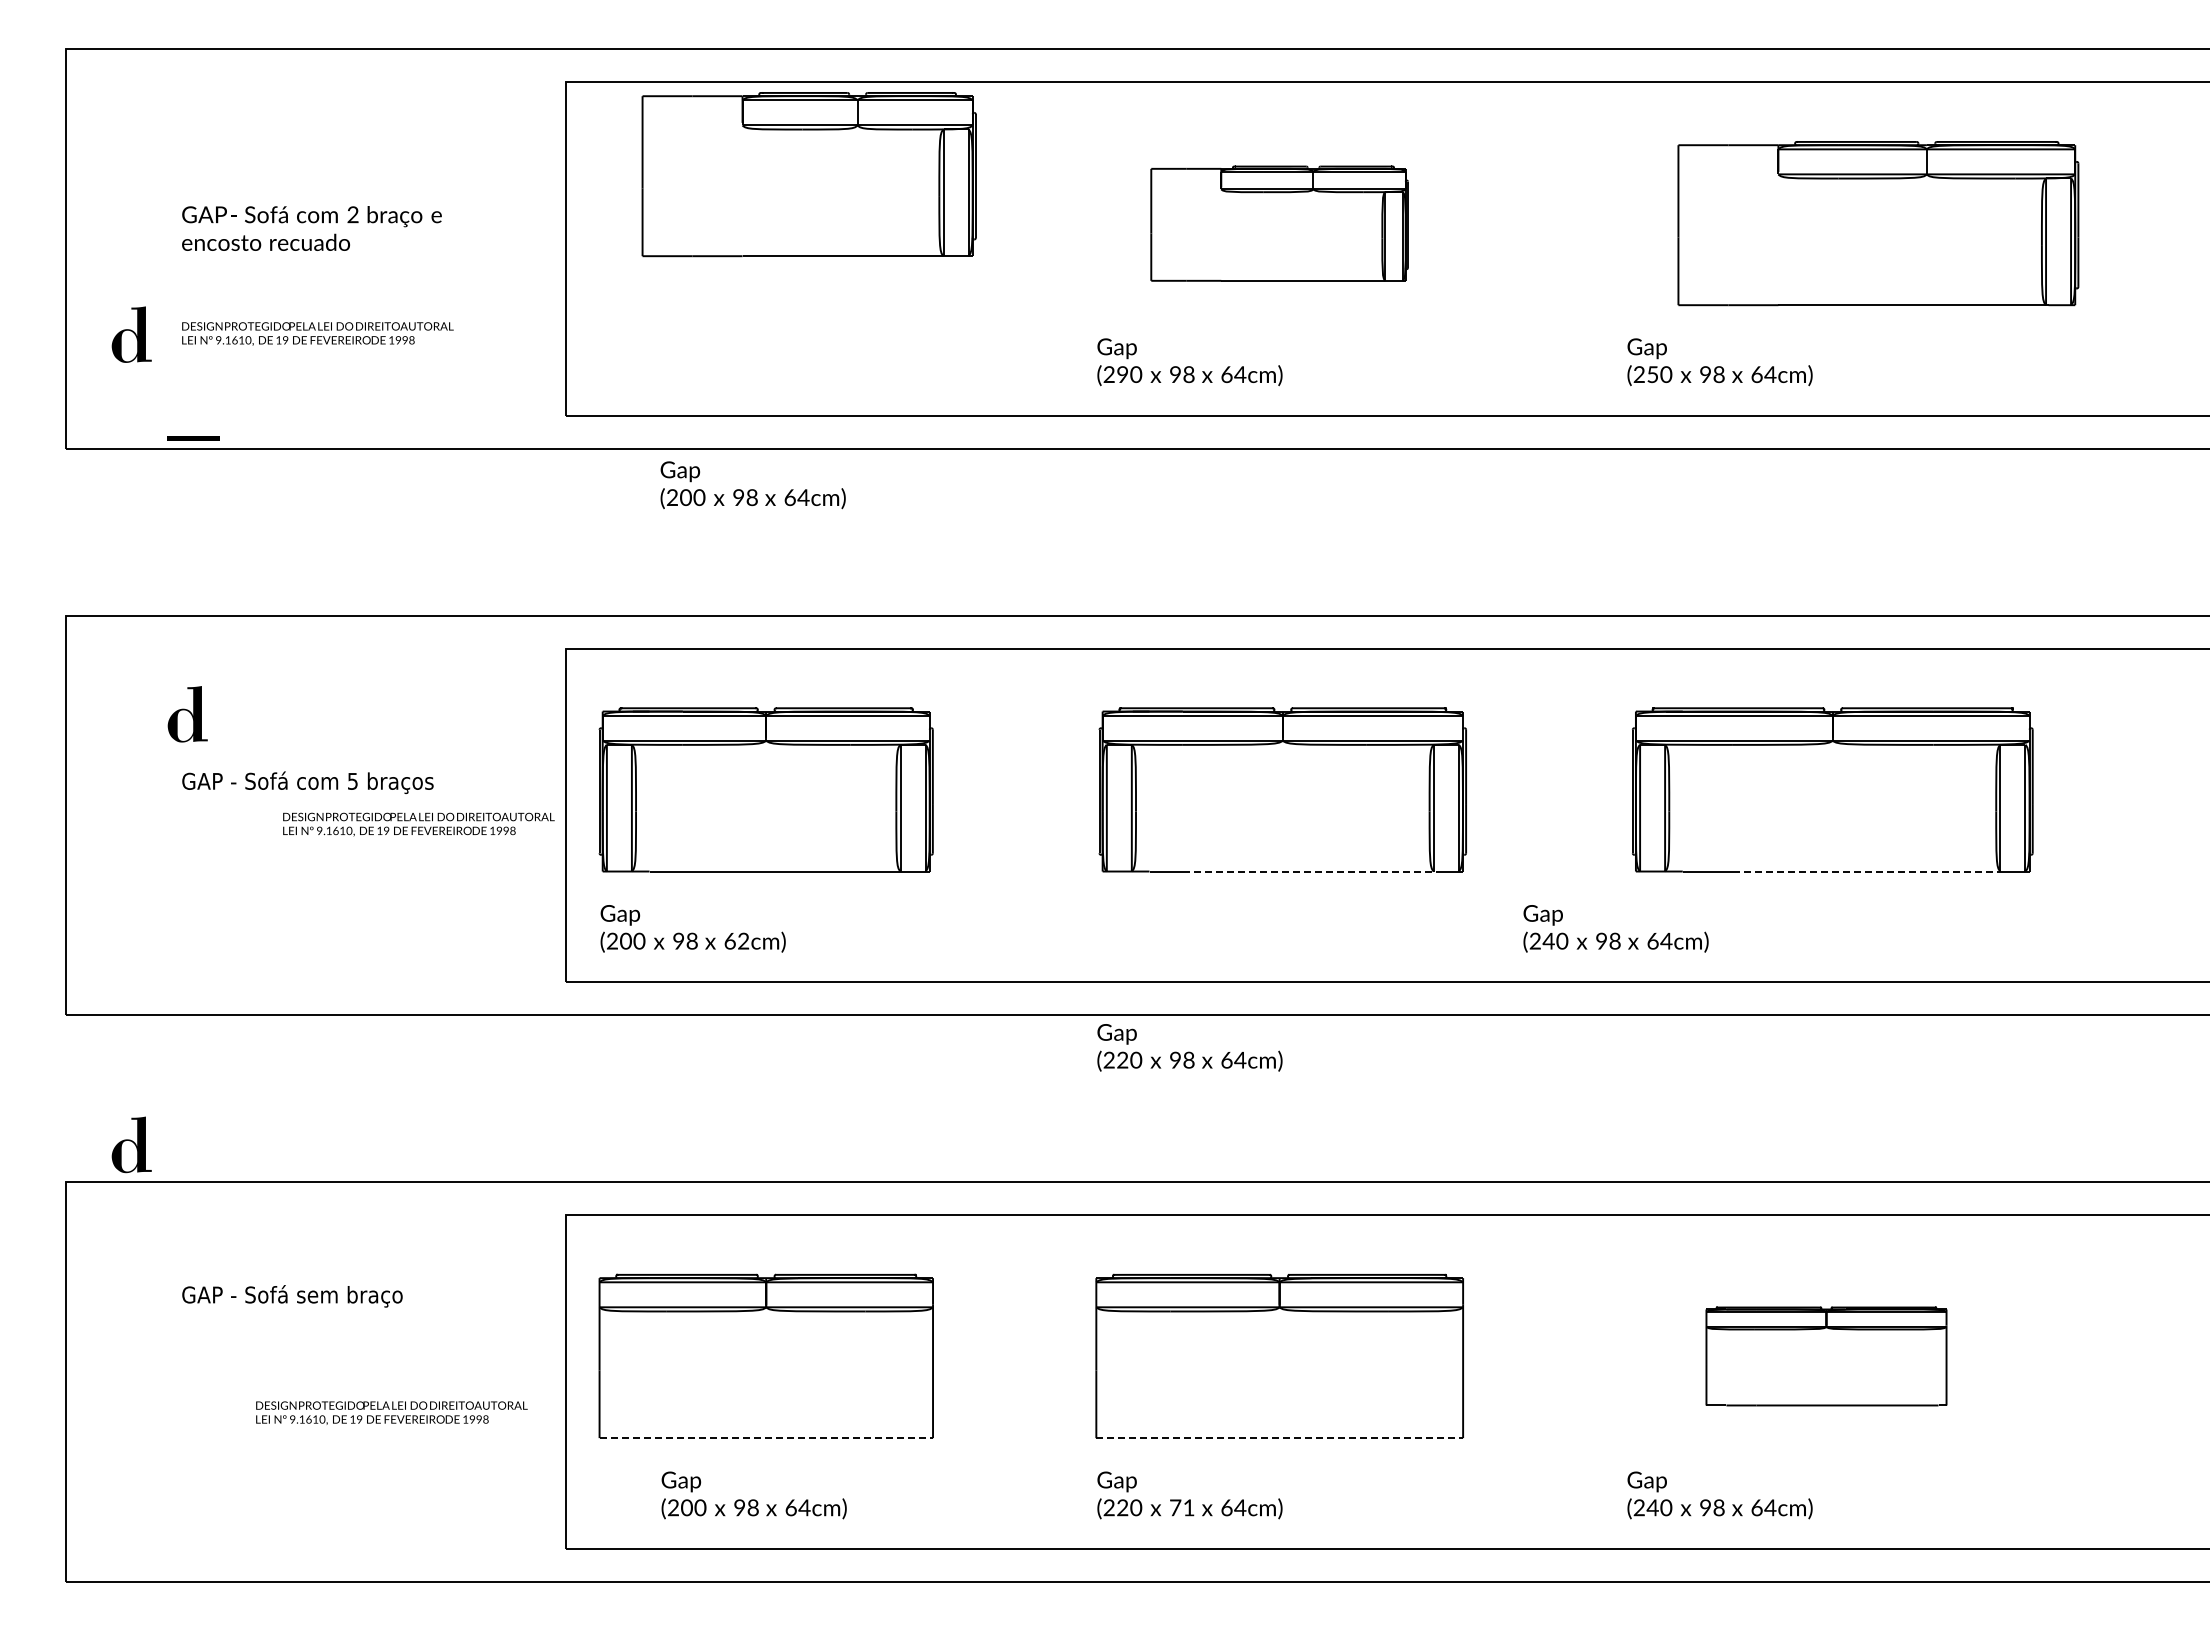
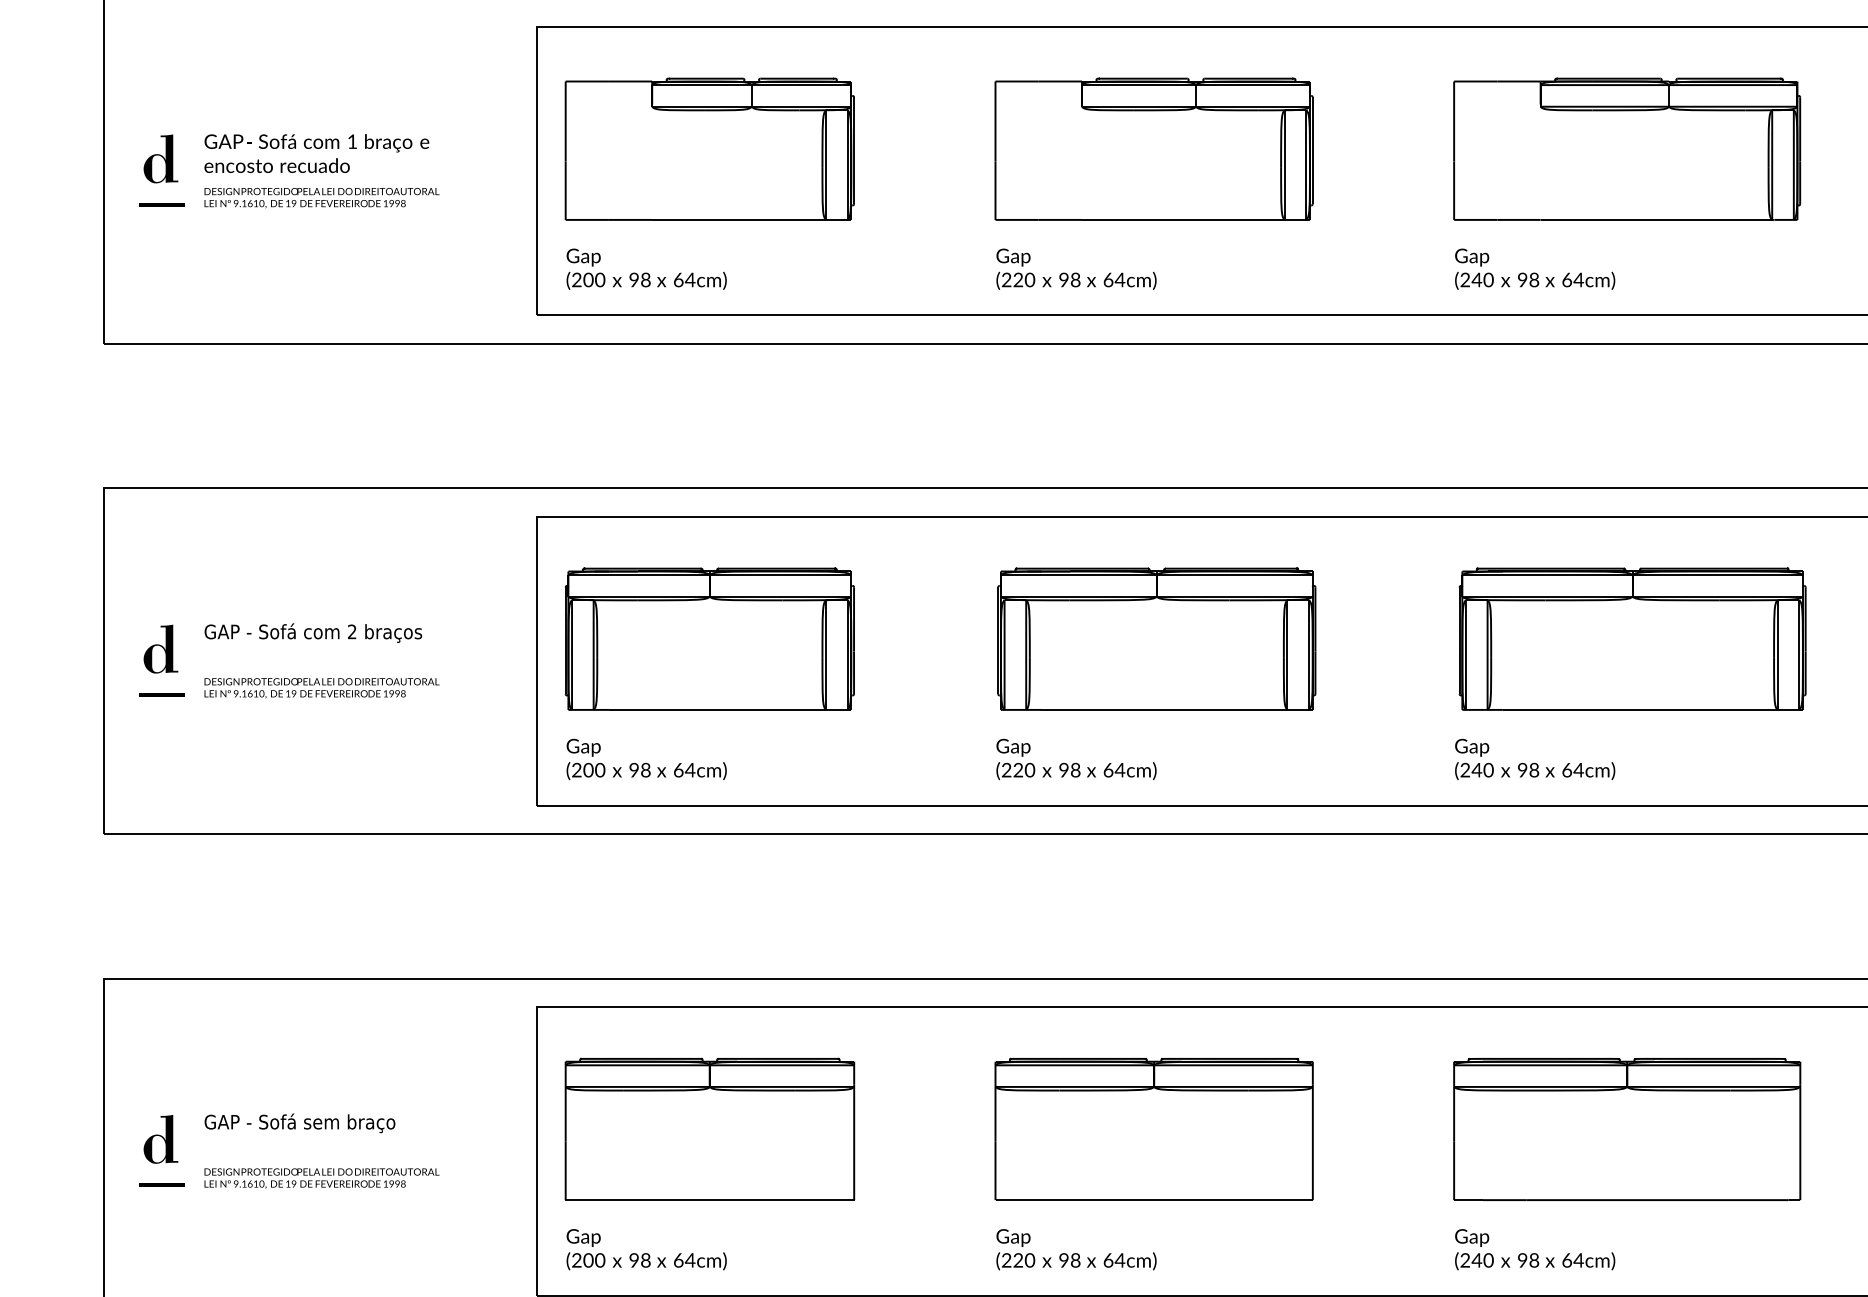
part: (808, 174) -> (709, 149), moved
text: (352, 214) -> (351, 141), 2 -> 1
part: (1279, 223) -> (1153, 149), size x1.43
part: (1878, 223) -> (1627, 149), moved
text: (317, 333) -> (321, 197), moved
part: (131, 334) -> (160, 158), moved
text: (1122, 374) -> (1018, 279), (290 -> (220
text: (1652, 374) -> (1476, 279), (250 -> (240
line: (193, 438) -> (162, 204), moved
text: (752, 485) -> (646, 269), moved
part: (187, 714) -> (160, 649), moved
text: (352, 780) -> (351, 631), 5 -> 2
text: (418, 824) -> (321, 688), moved
fill: (132, 853) -> (161, 694), added
line: (1309, 871) -> (1179, 709), dashed -> solid
line: (1868, 871) -> (1663, 709), dashed -> solid
text: (1615, 928) -> (1534, 759), moved
text: (743, 940) -> (690, 769), 62cm) -> 64cm)
text: (1189, 1047) -> (1076, 759), moved
part: (131, 1144) -> (160, 1139), moved
text: (292, 1296) -> (300, 1123), moved
part: (1826, 1356) -> (1627, 1129), size x1.67
text: (391, 1412) -> (321, 1177), moved
fill: (132, 1420) -> (161, 1184), added
line: (766, 1438) -> (710, 1200), dashed -> solid
line: (1280, 1438) -> (1154, 1200), dashed -> solid
text: (753, 1495) -> (646, 1249), moved
text: (1182, 1507) -> (1070, 1260), 71 -> 98

